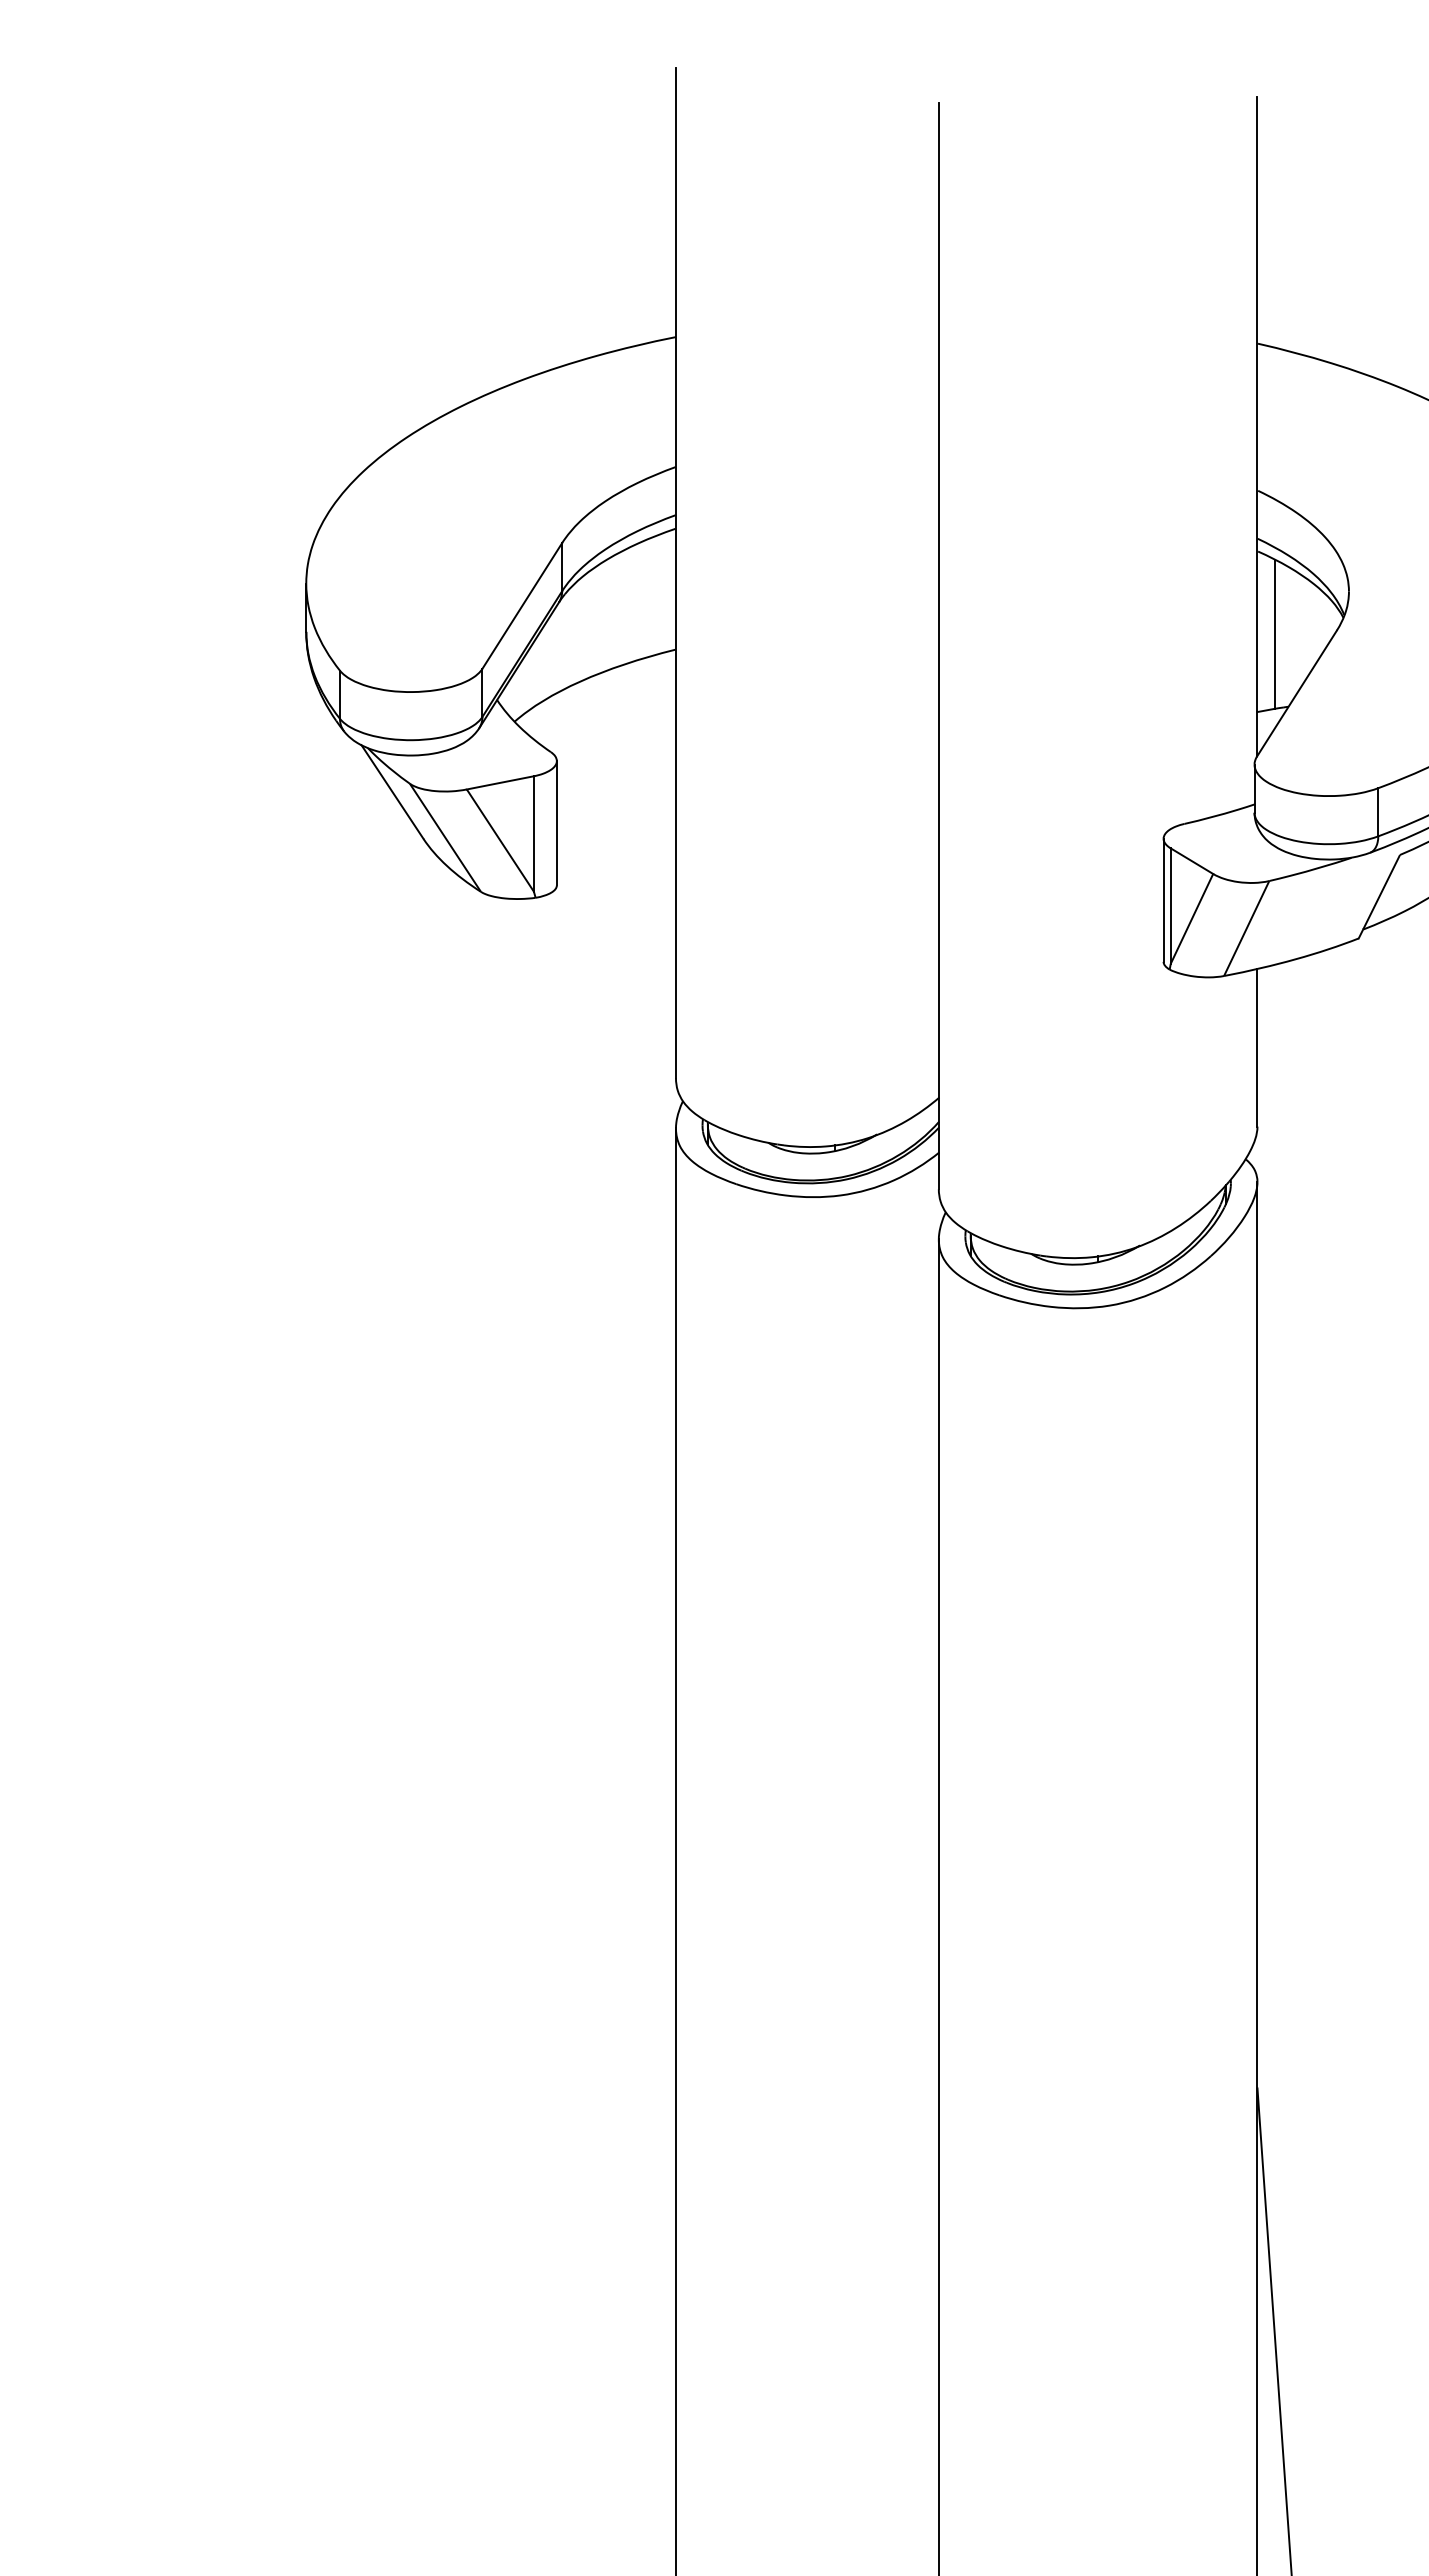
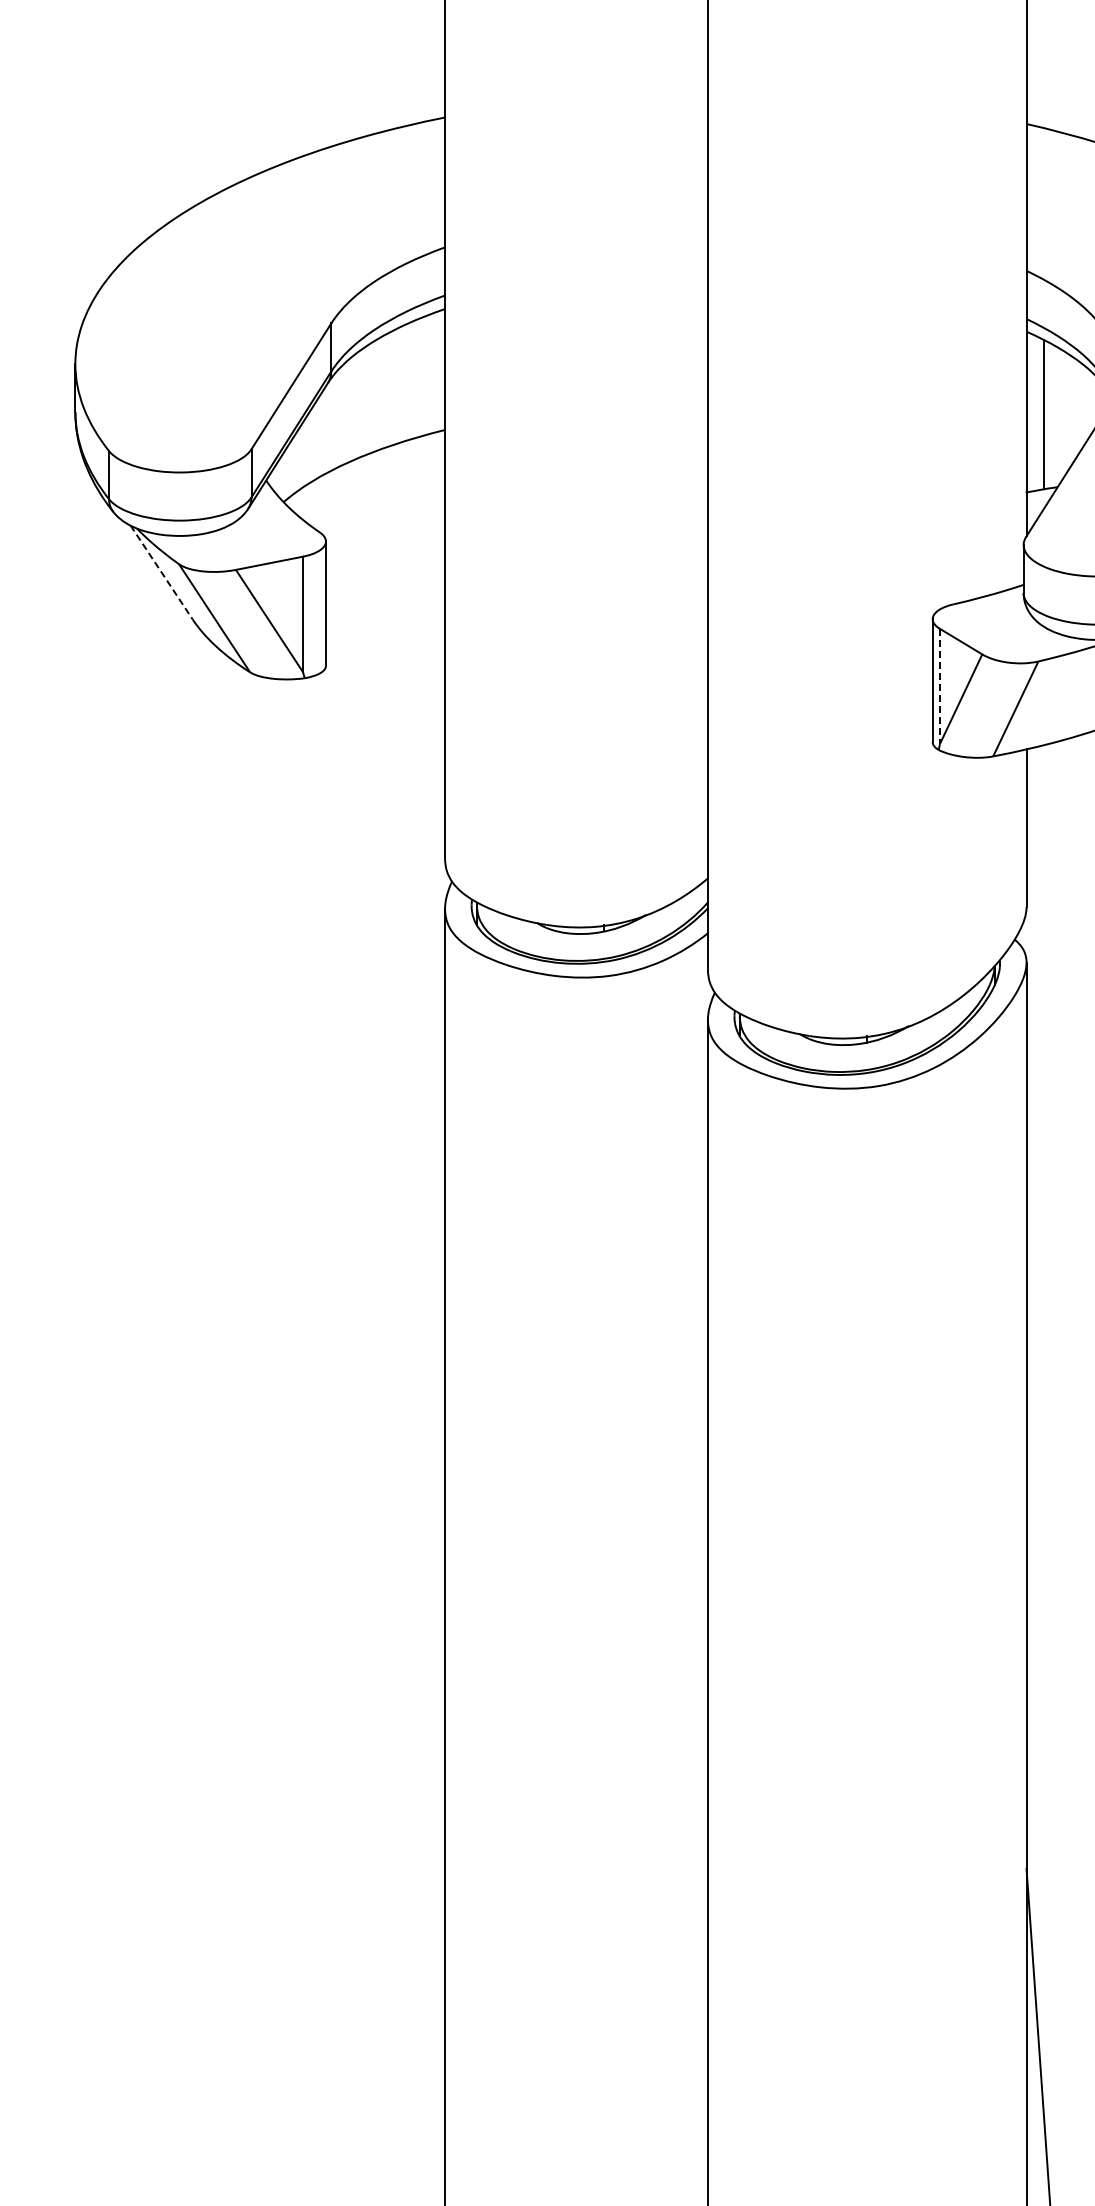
line: (392, 792) -> (161, 572), solid -> dashed
line: (1170, 906) -> (939, 686), solid -> dashed

